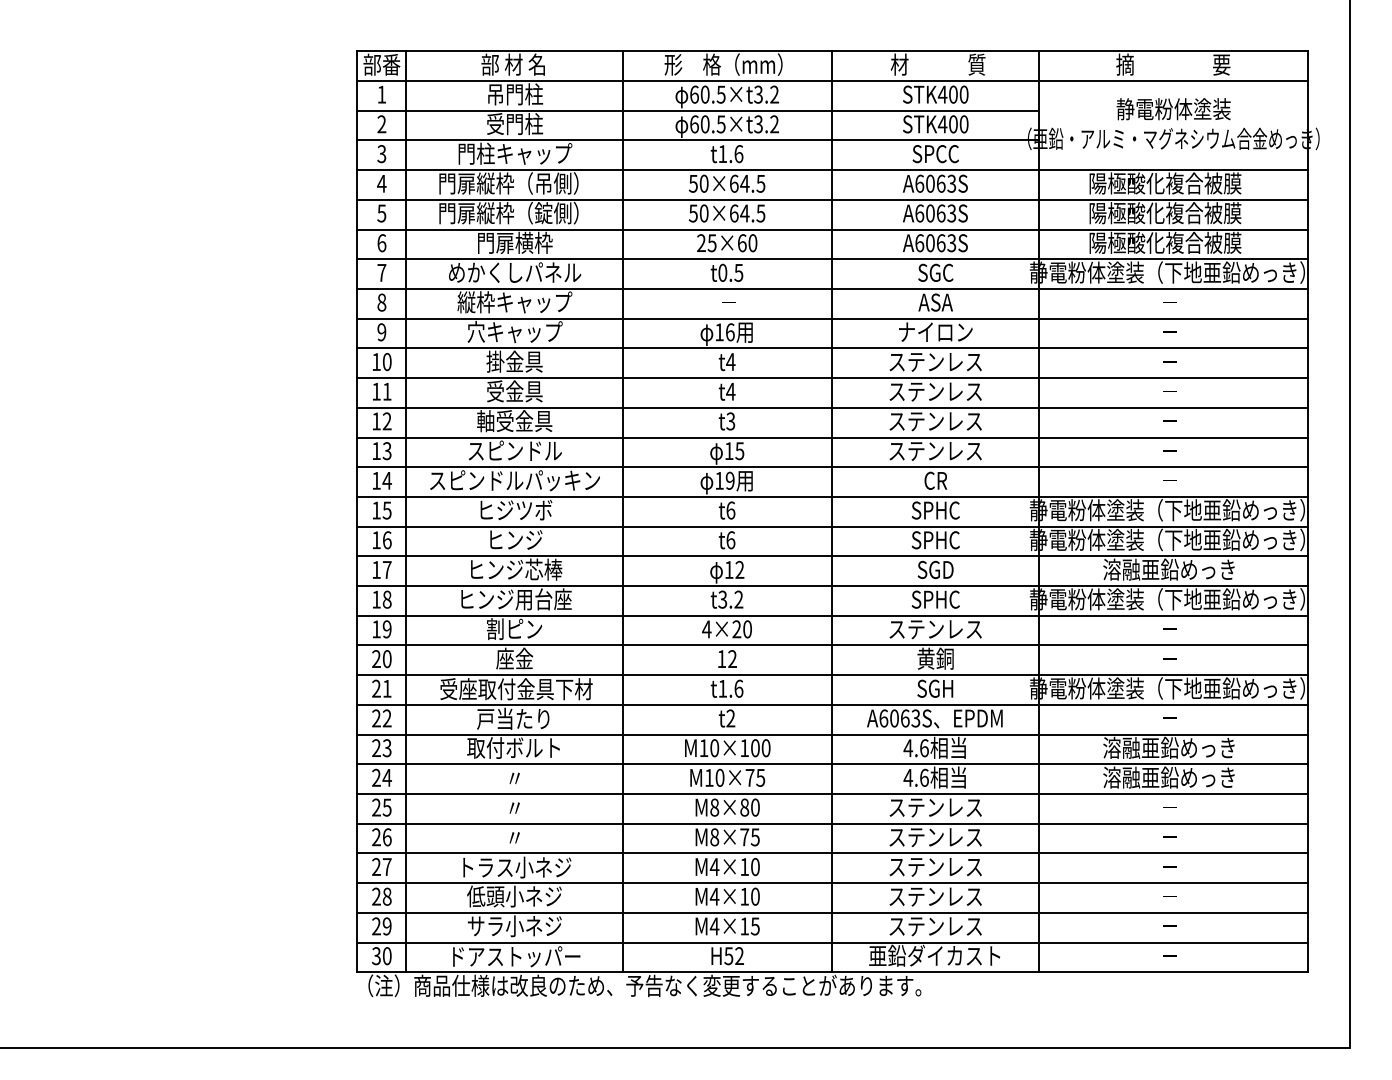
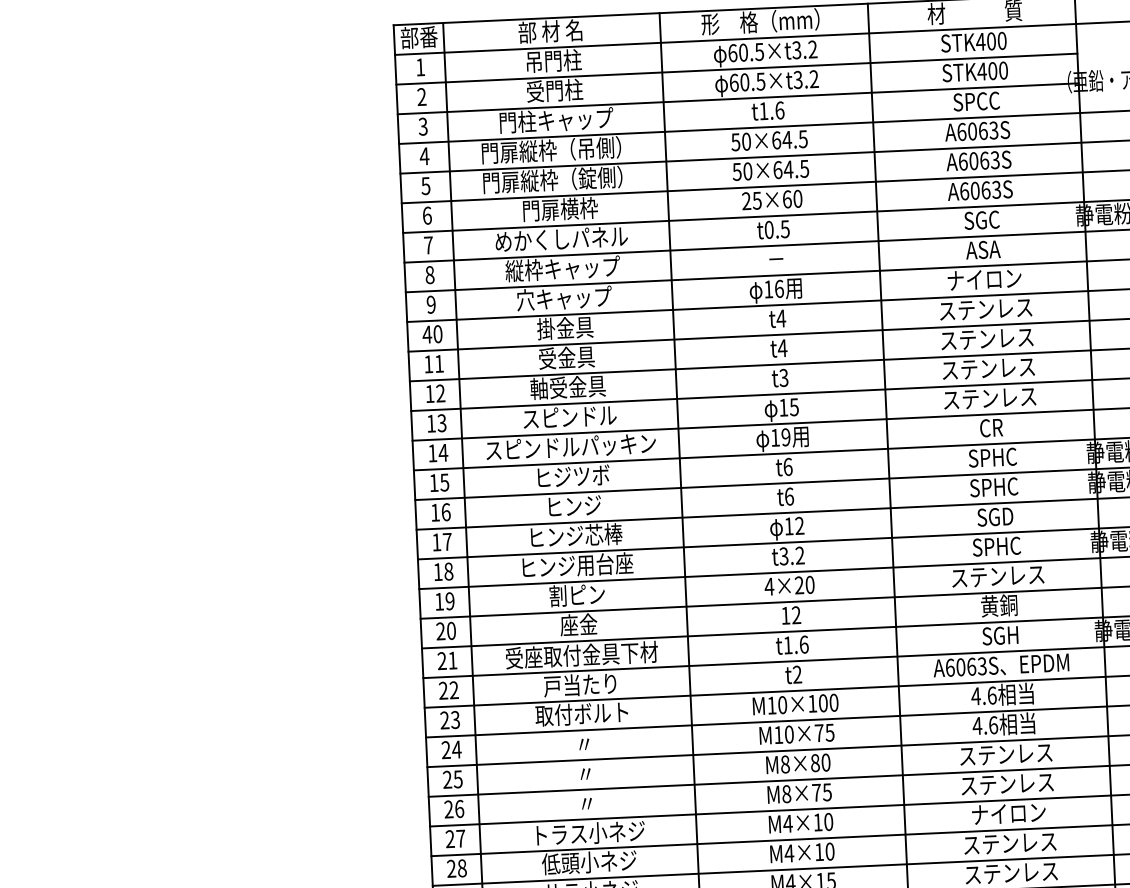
text: (376, 361) -> (427, 334), 10 -> 40
text: (935, 866) -> (1008, 813), ステンレス -> ナイロン

